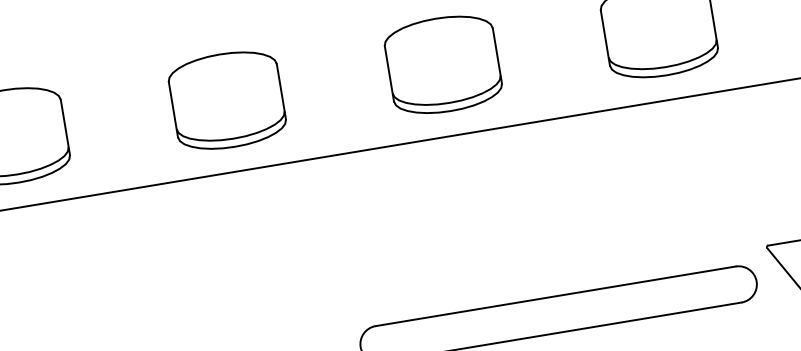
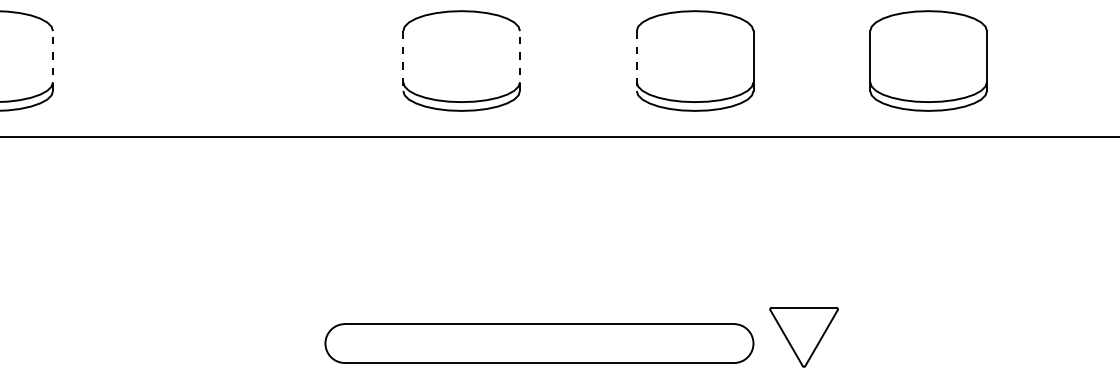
line: (605, 38) -> (636, 61), solid -> dashed
line: (497, 56) -> (520, 61), solid -> dashed
line: (389, 74) -> (403, 61), solid -> dashed
part: (227, 100) -> (228, 60), removed
line: (65, 127) -> (53, 61), solid -> dashed

